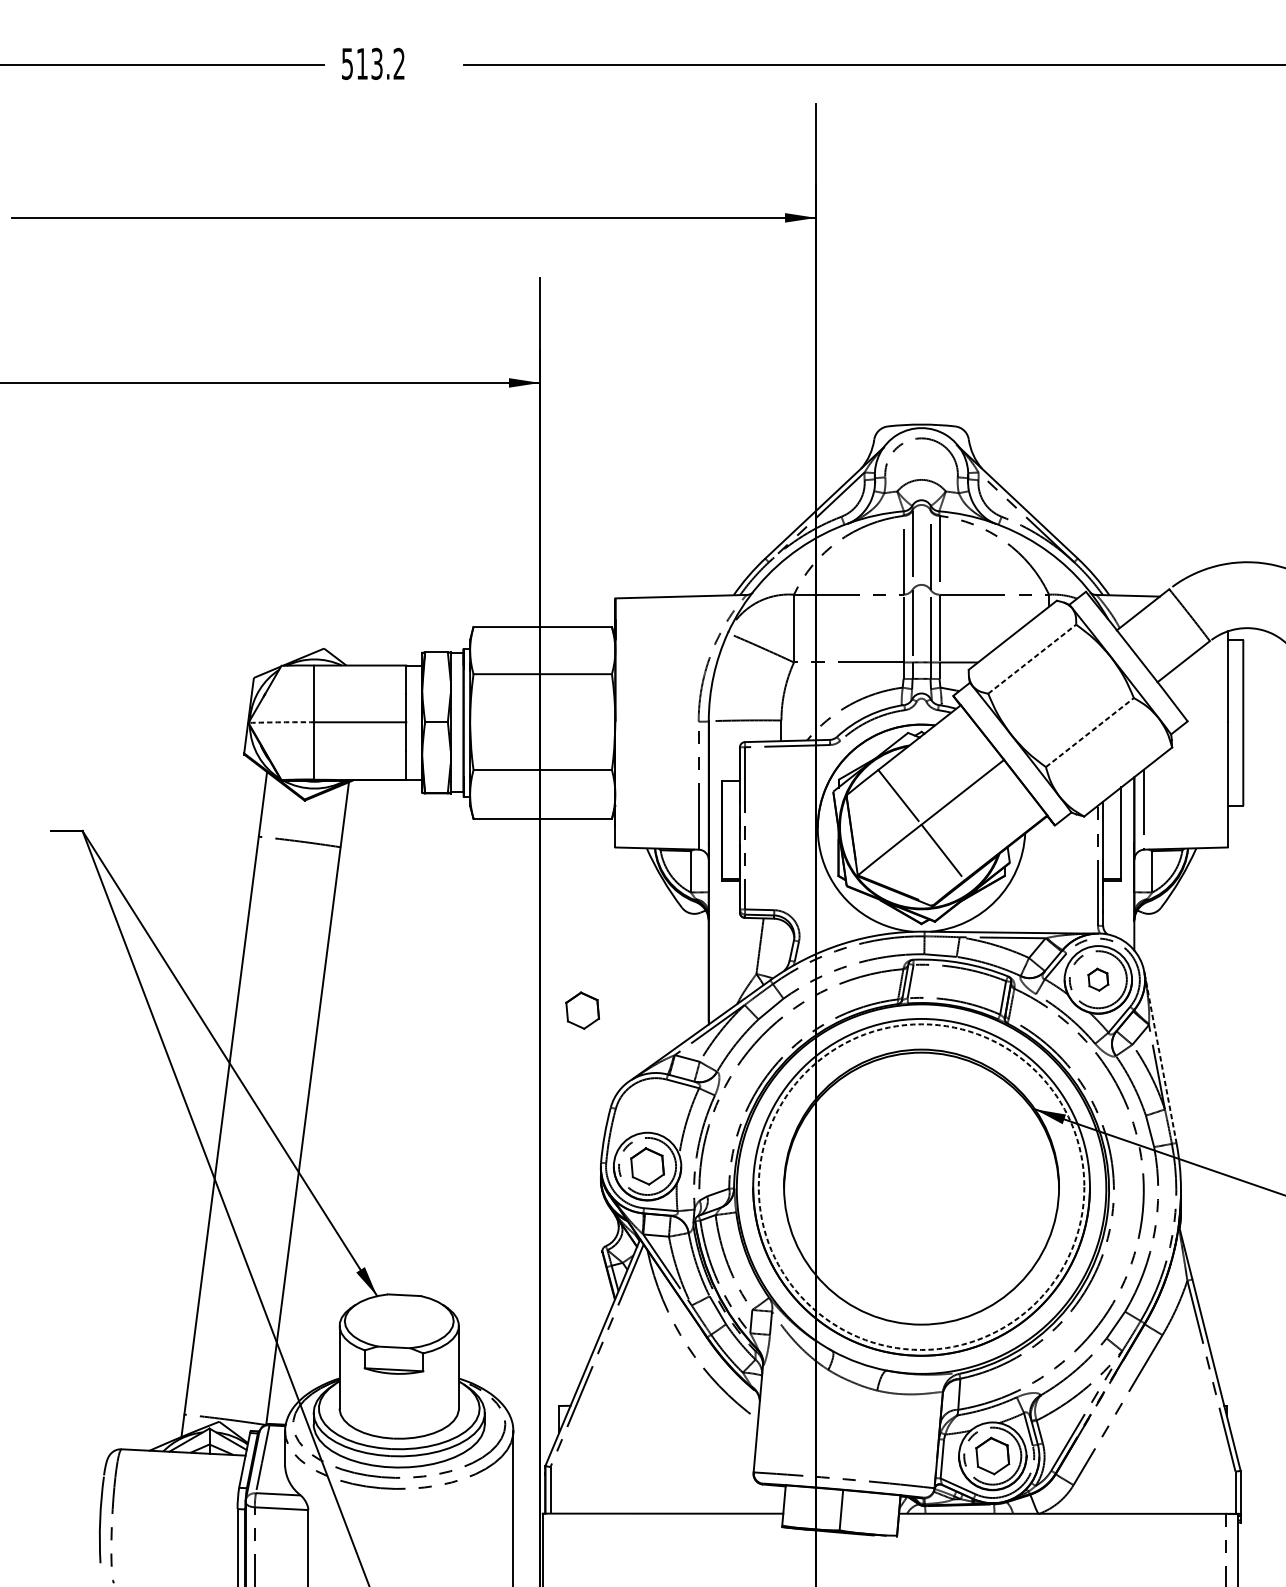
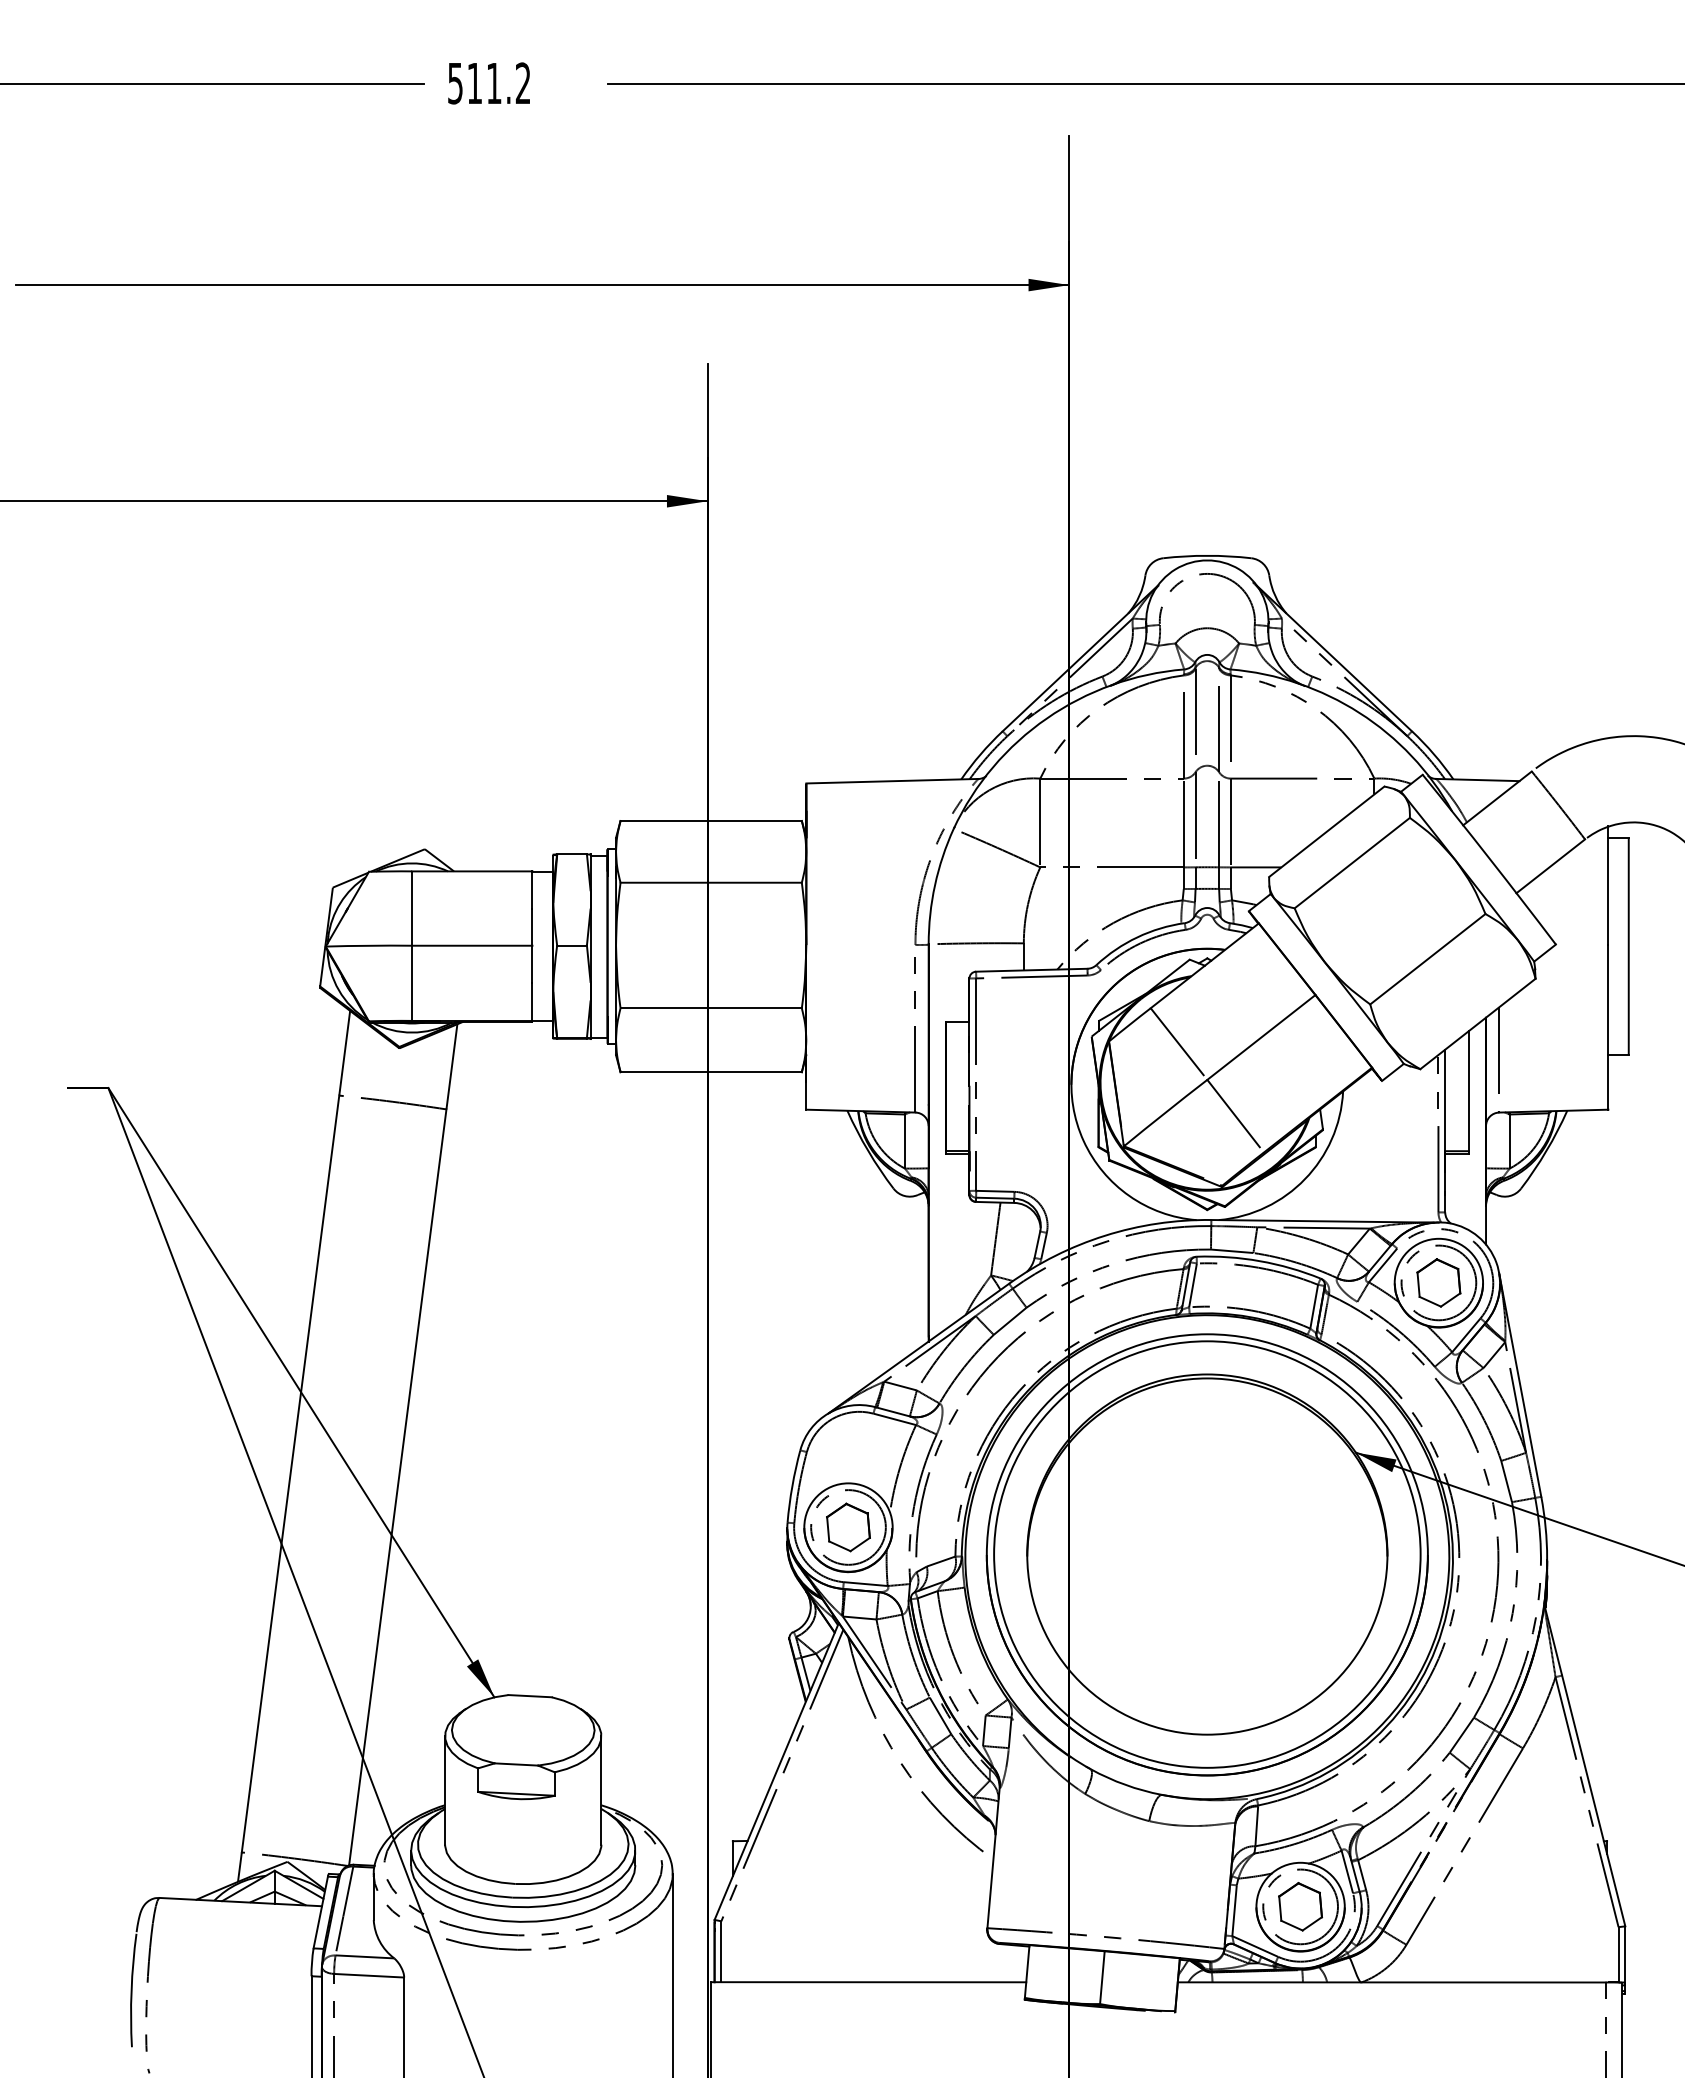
text: (377, 63) -> (494, 83), 513.2 -> 511.2
line: (1032, 658) -> (1352, 862), dashed -> solid
arc: (281, 722) -> (368, 945), dashed -> solid
line: (1090, 732) -> (1428, 958), dashed -> solid
part: (1098, 979) -> (1438, 1282), size x1.67
part: (582, 1010) -> (763, 1323), removed
line: (1160, 1058) -> (1520, 1385), dashed -> solid
circle: (921, 1187) -> (1207, 1554), dashed -> solid

